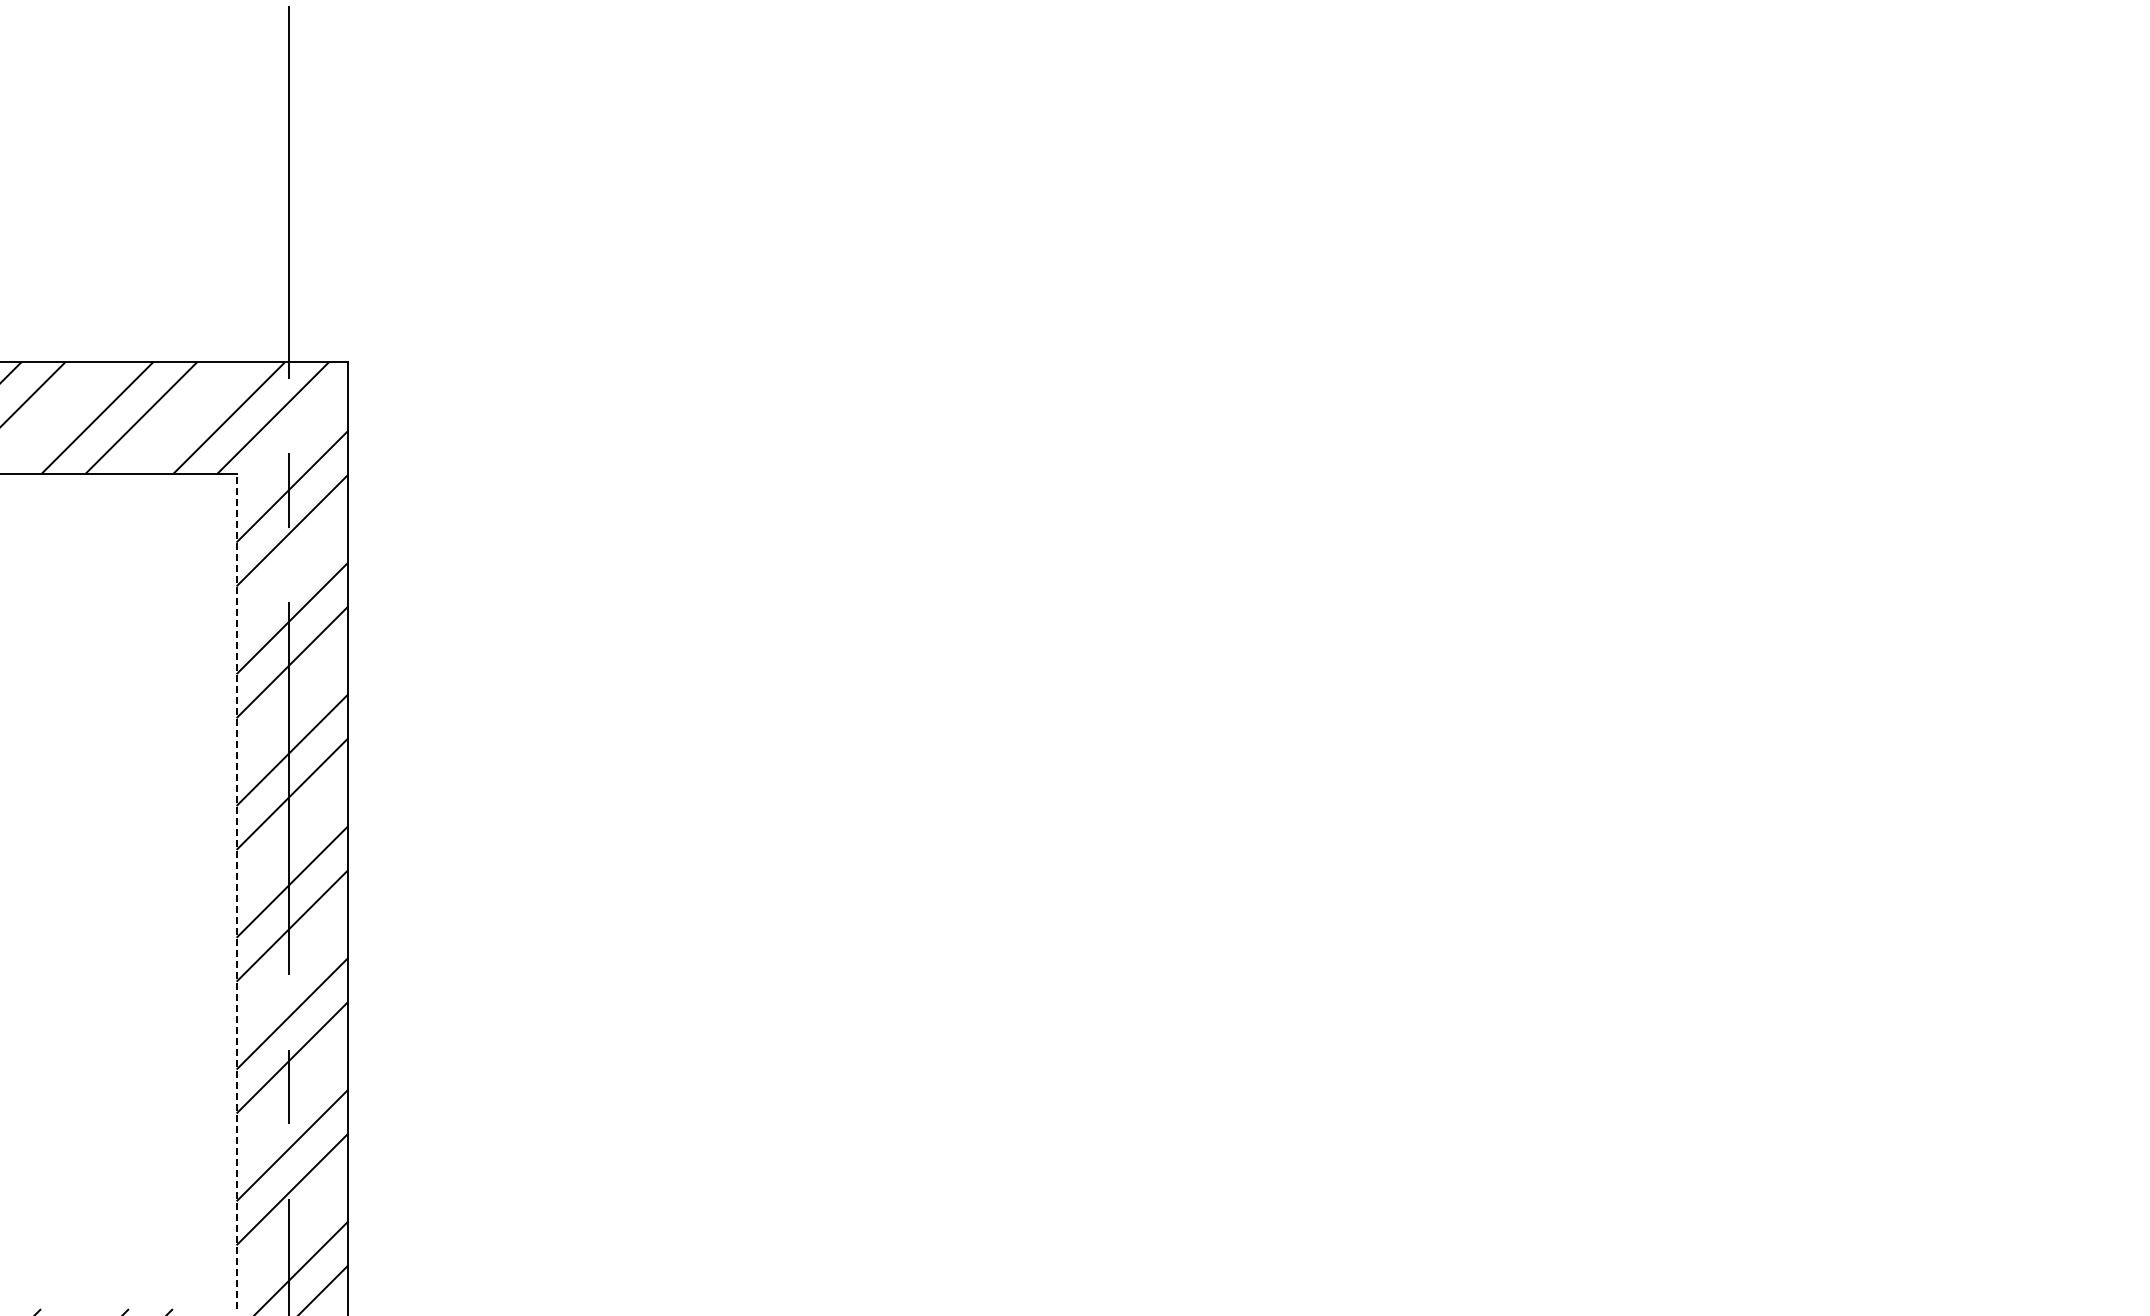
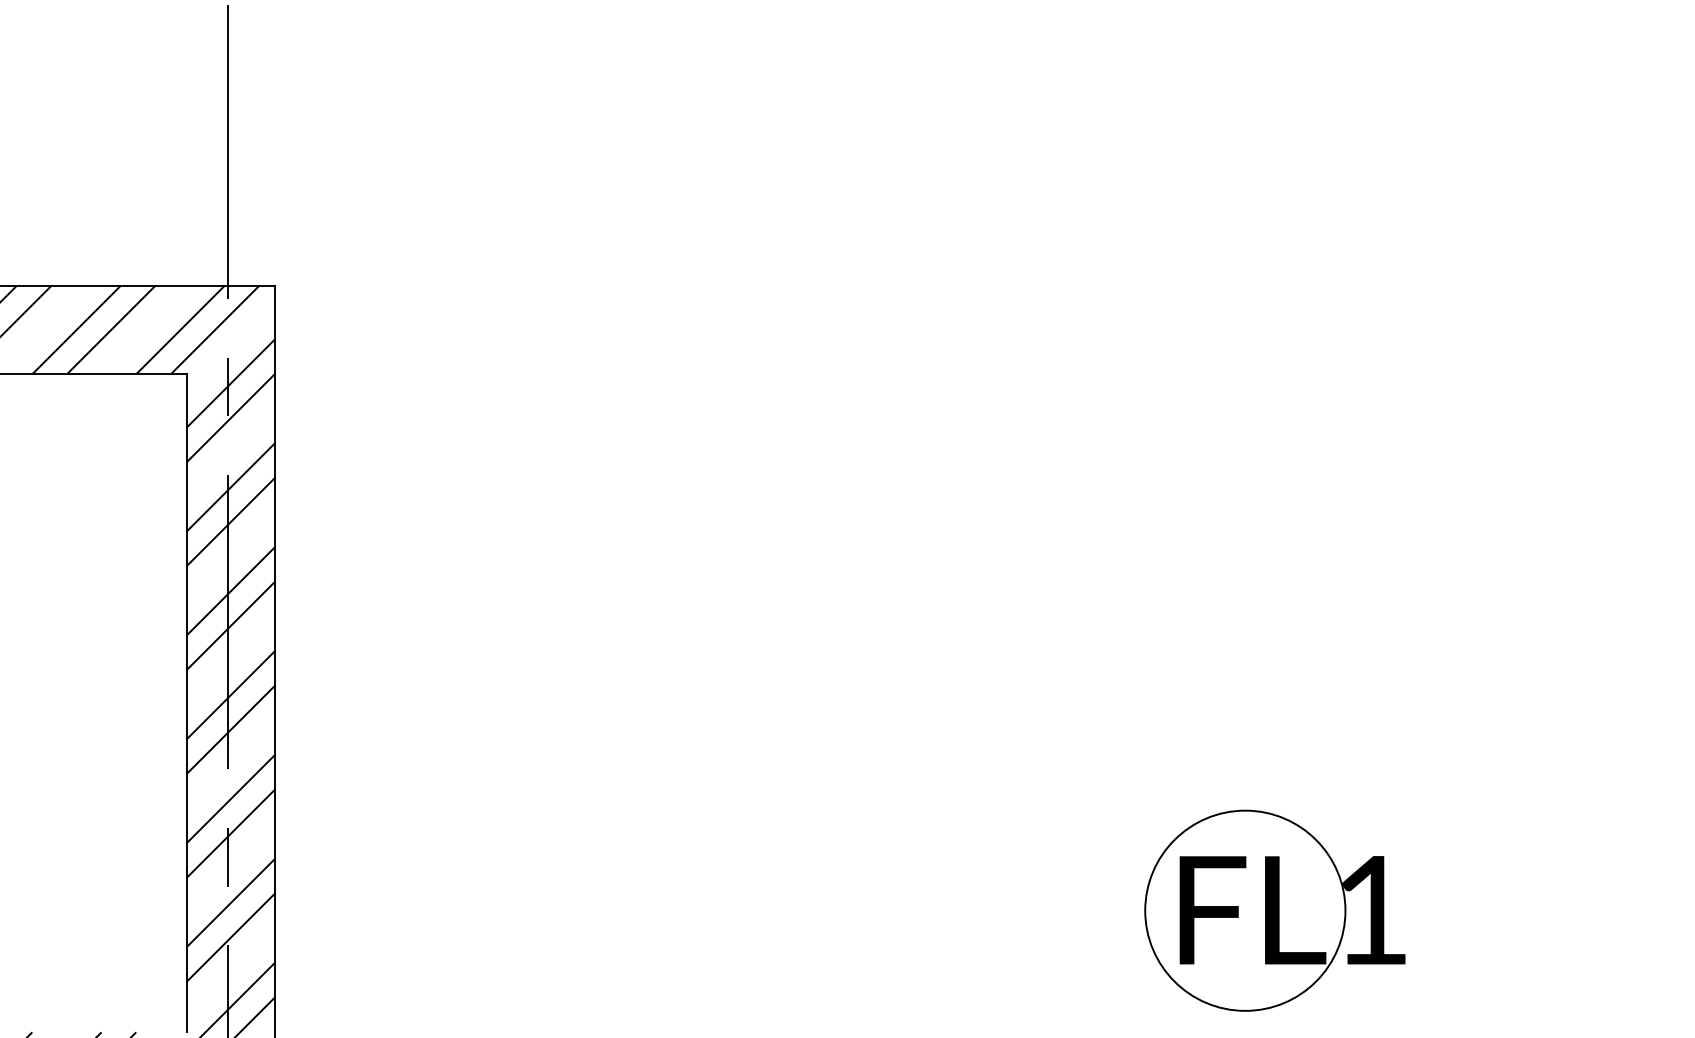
line: (236, 891) -> (186, 703), dashed -> solid
part: (1616, 1154) -> (1274, 910), added

